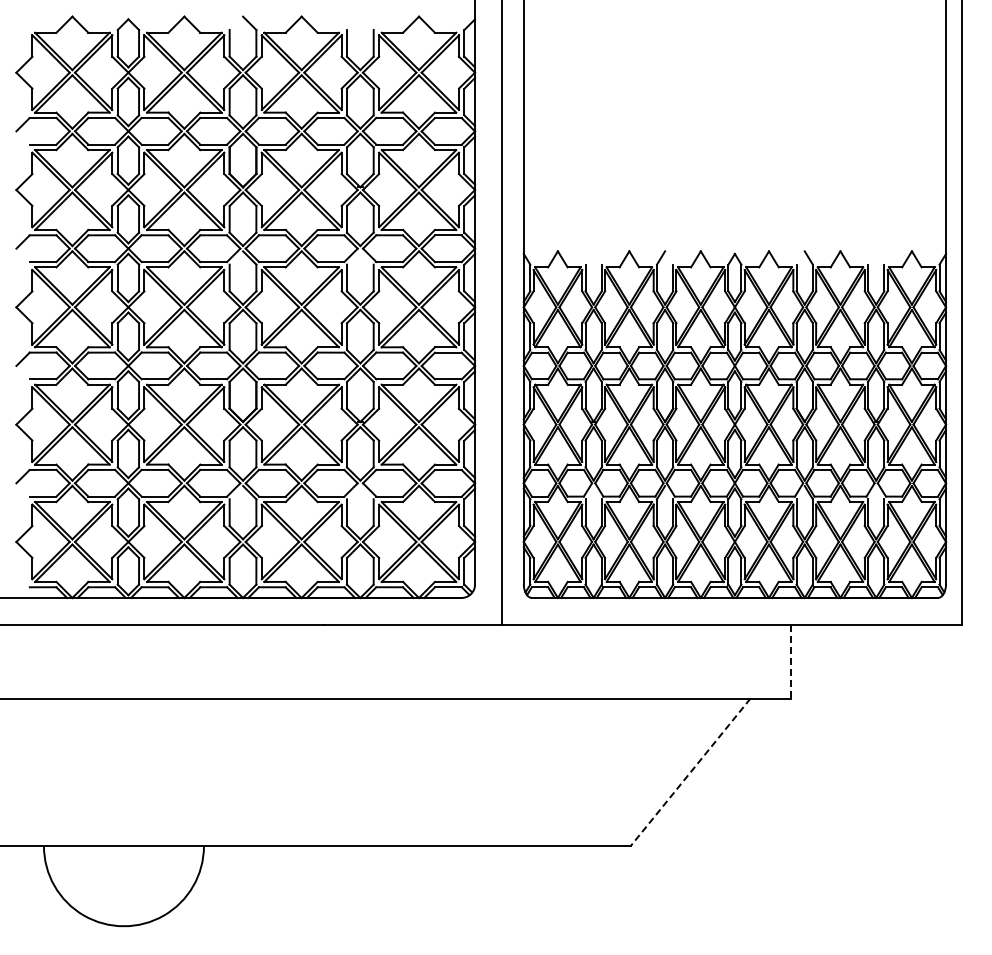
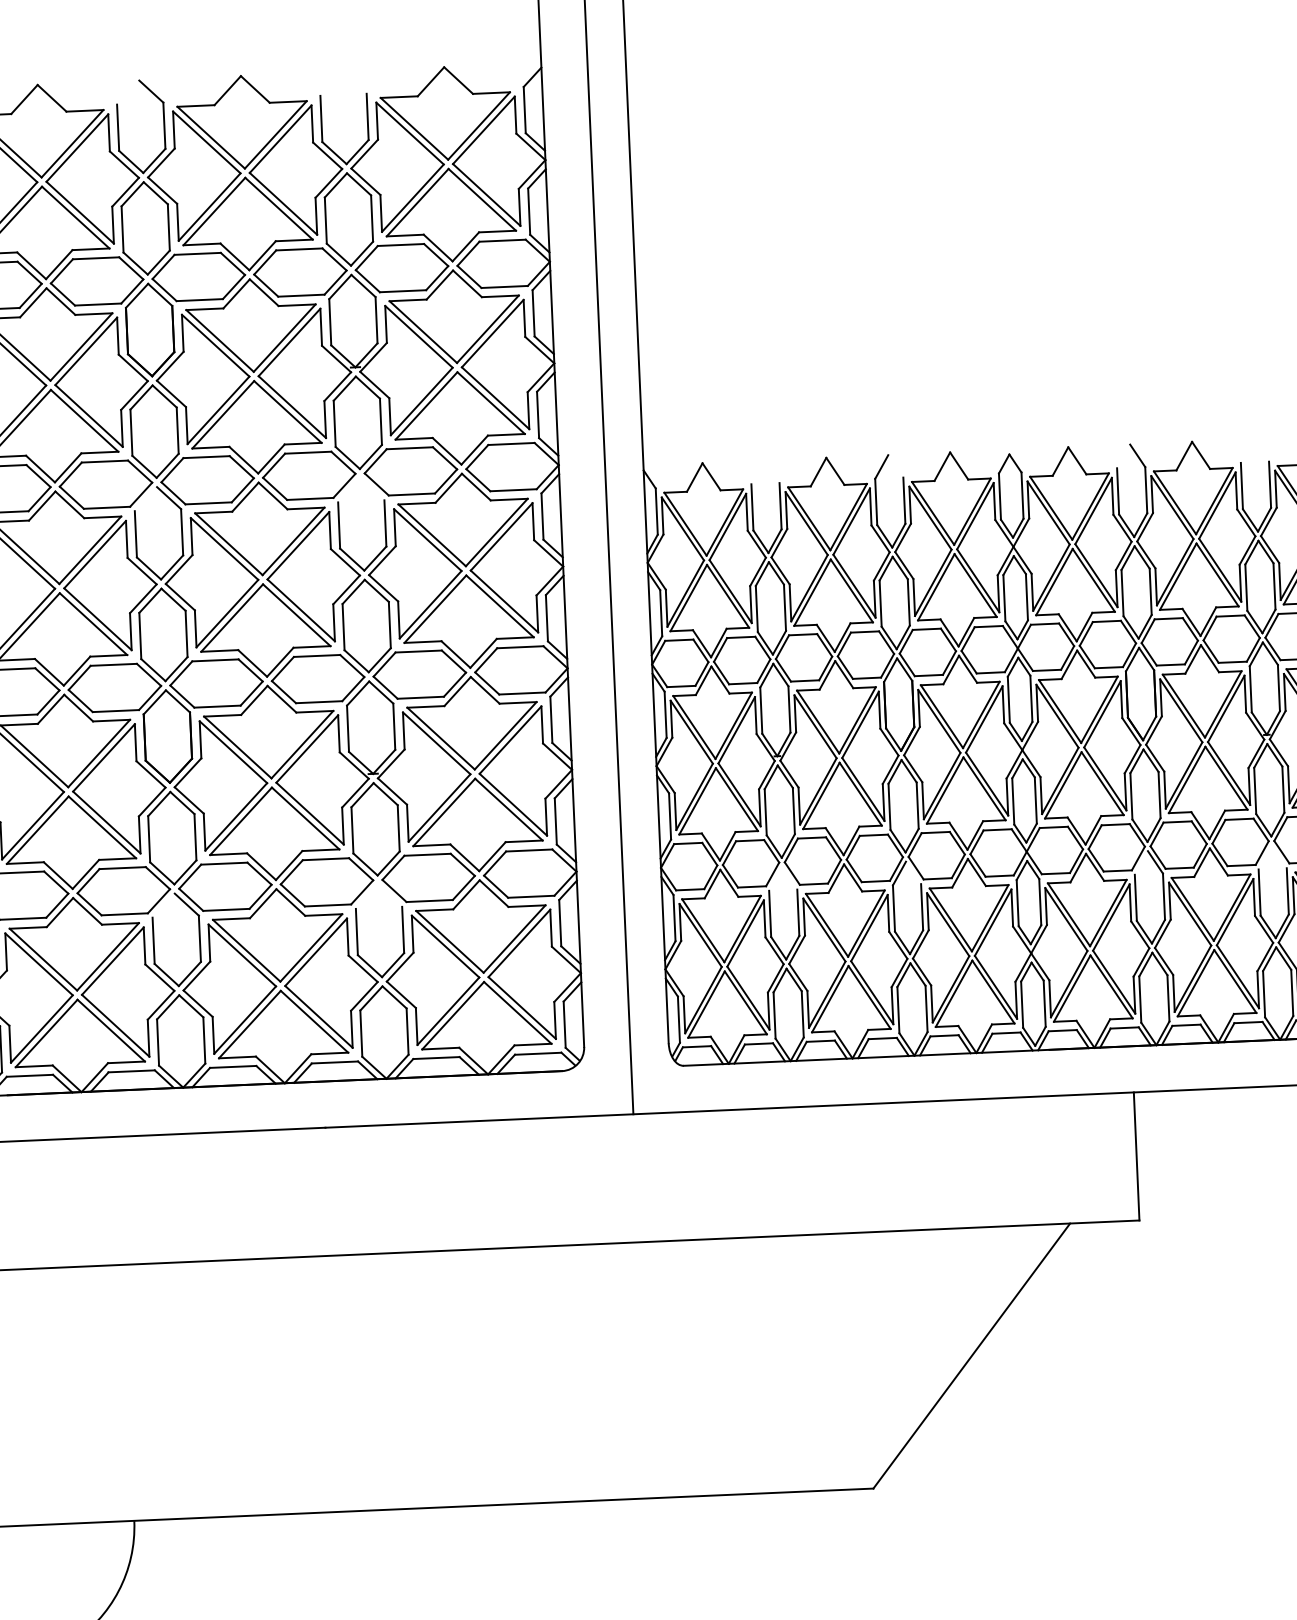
line: (790, 661) -> (1136, 1156), dashed -> solid
line: (690, 772) -> (971, 1356), dashed -> solid

